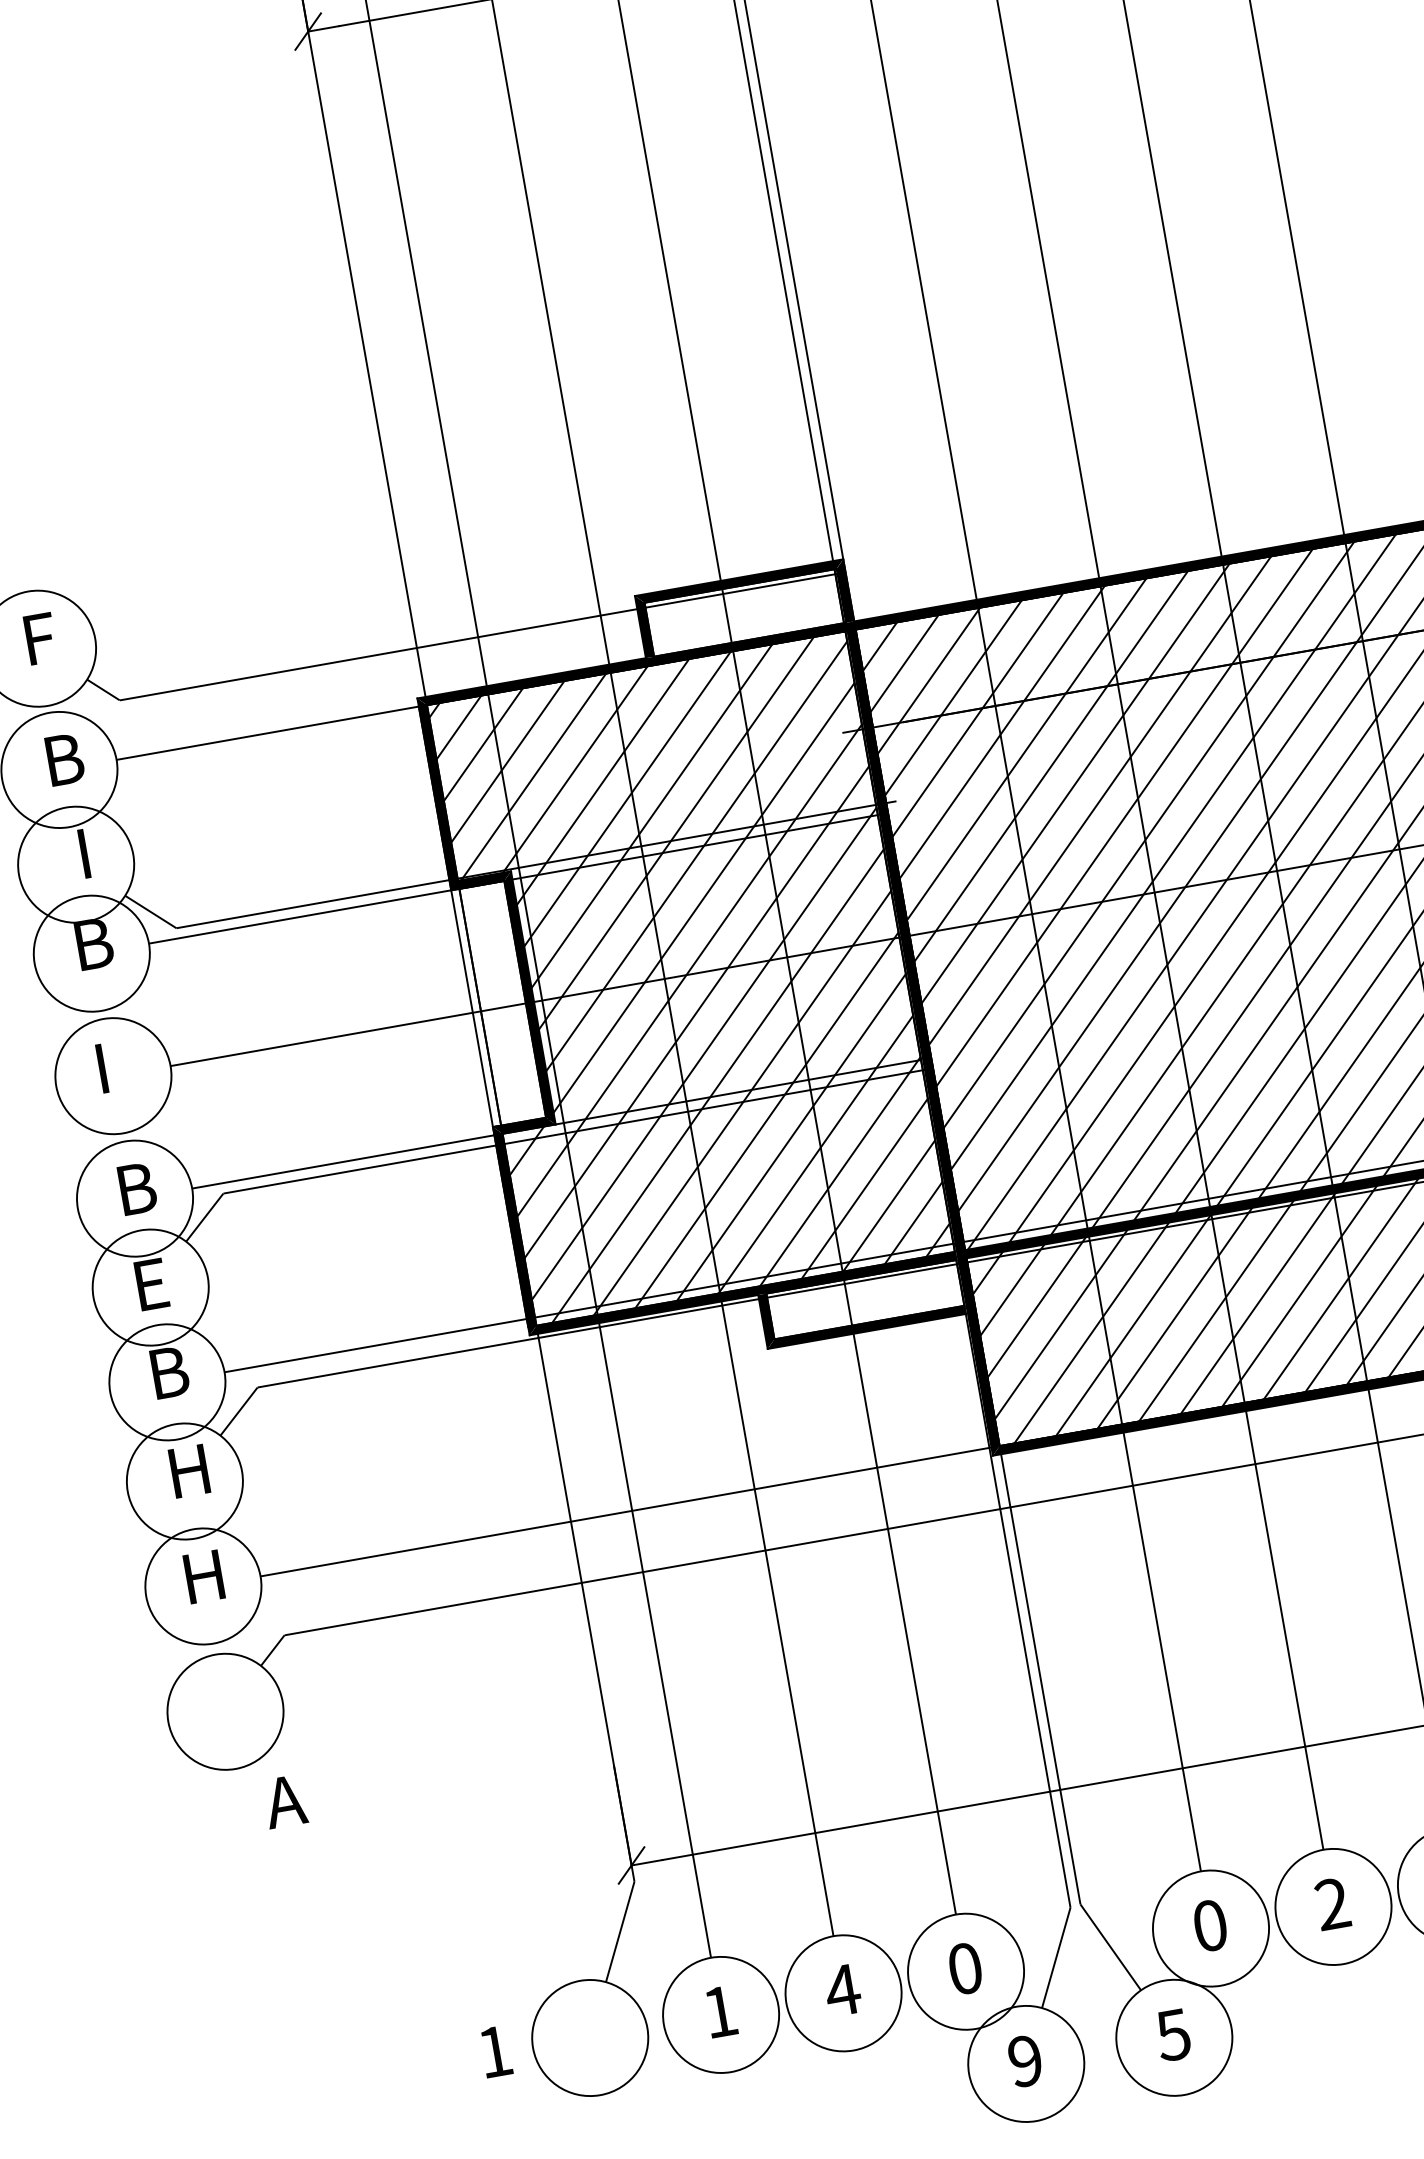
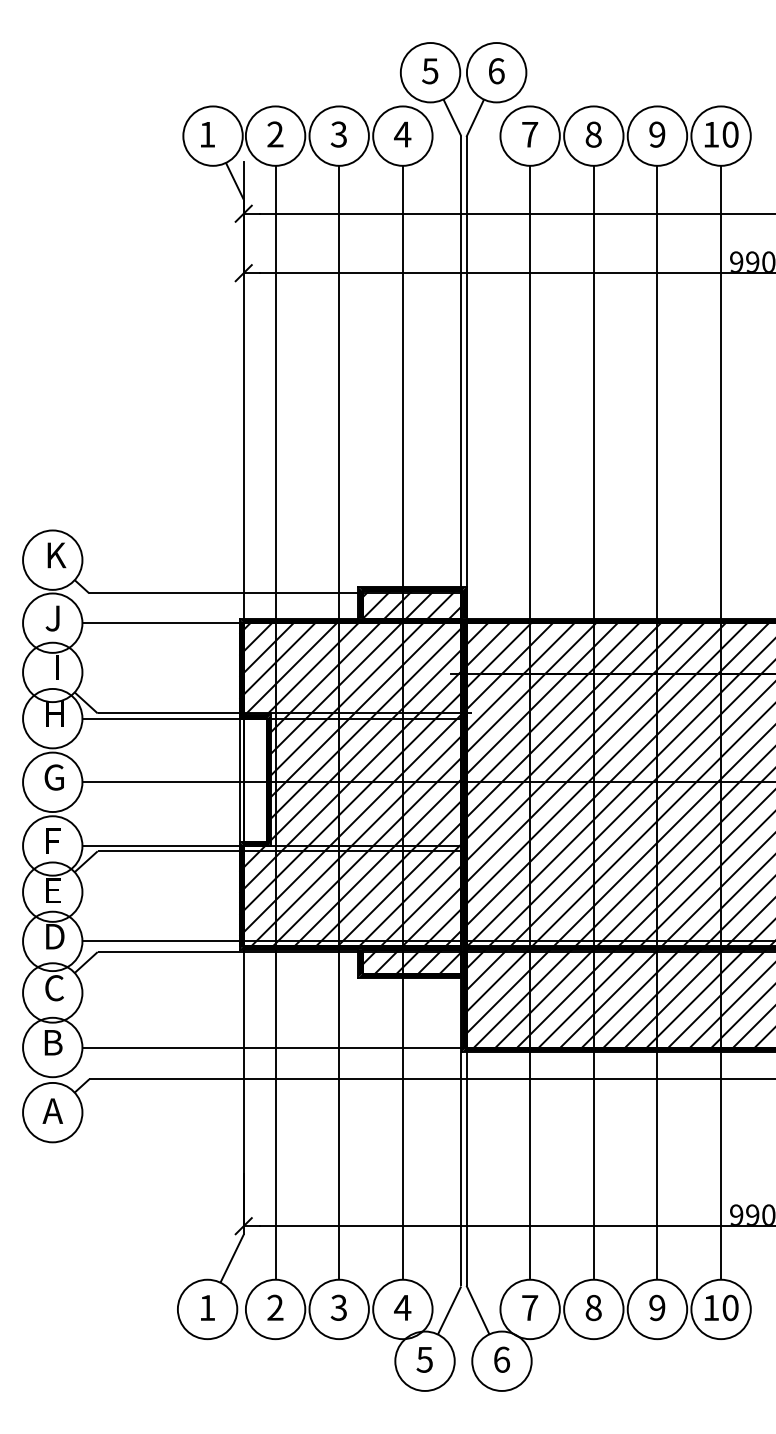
hatch: (743, 612) -> (411, 604), added
text: (43, 638) -> (56, 555), F -> K
text: (63, 759) -> (55, 618), B -> J
text: (93, 943) -> (54, 713), B -> H
text: (113, 1066) -> (53, 777), I -> G
text: (136, 1187) -> (54, 840), B -> F
hatch: (864, 1299) -> (411, 961), added
text: (172, 1371) -> (56, 936), B -> D
text: (186, 1472) -> (54, 988), H -> C
text: (203, 1576) -> (53, 1042), H -> B
text: (284, 1800) -> (52, 1110), moved
text: (1332, 1903) -> (593, 1307), 2 -> 8
text: (1210, 1924) -> (530, 1307), 0 -> 7
text: (964, 1968) -> (402, 1307), 0 -> 4
text: (841, 1989) -> (338, 1307), 4 -> 3
text: (720, 2011) -> (275, 1307), 1 -> 2
text: (1172, 2034) -> (501, 1359), 5 -> 6
text: (495, 2050) -> (207, 1307), moved
text: (1024, 2060) -> (424, 1359), 9 -> 5

